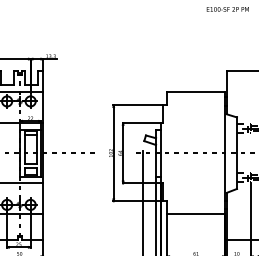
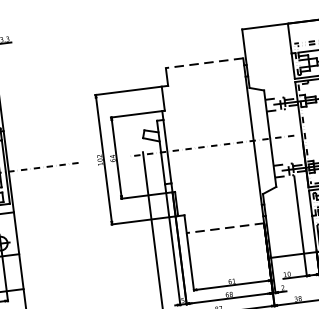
line: (196, 92) -> (205, 63), solid -> dashed
line: (196, 214) -> (226, 228), solid -> dashed

